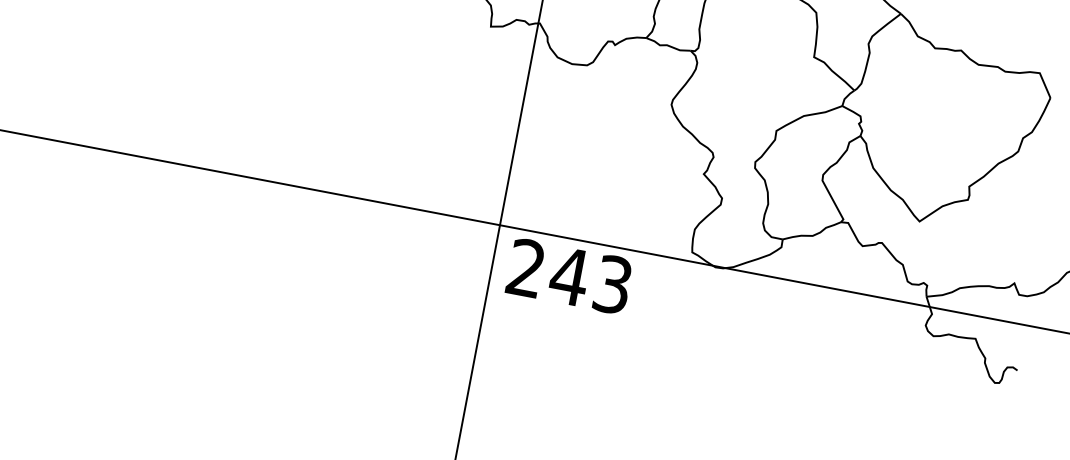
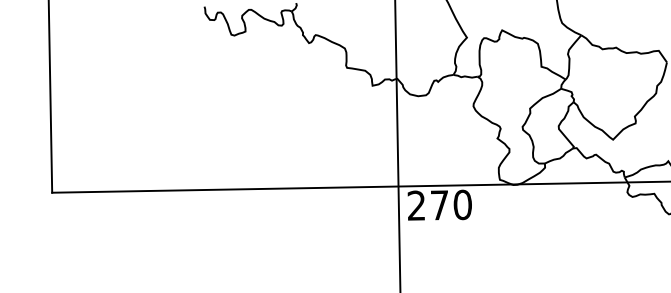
text: (590, 279) -> (450, 204), 243 -> 270

